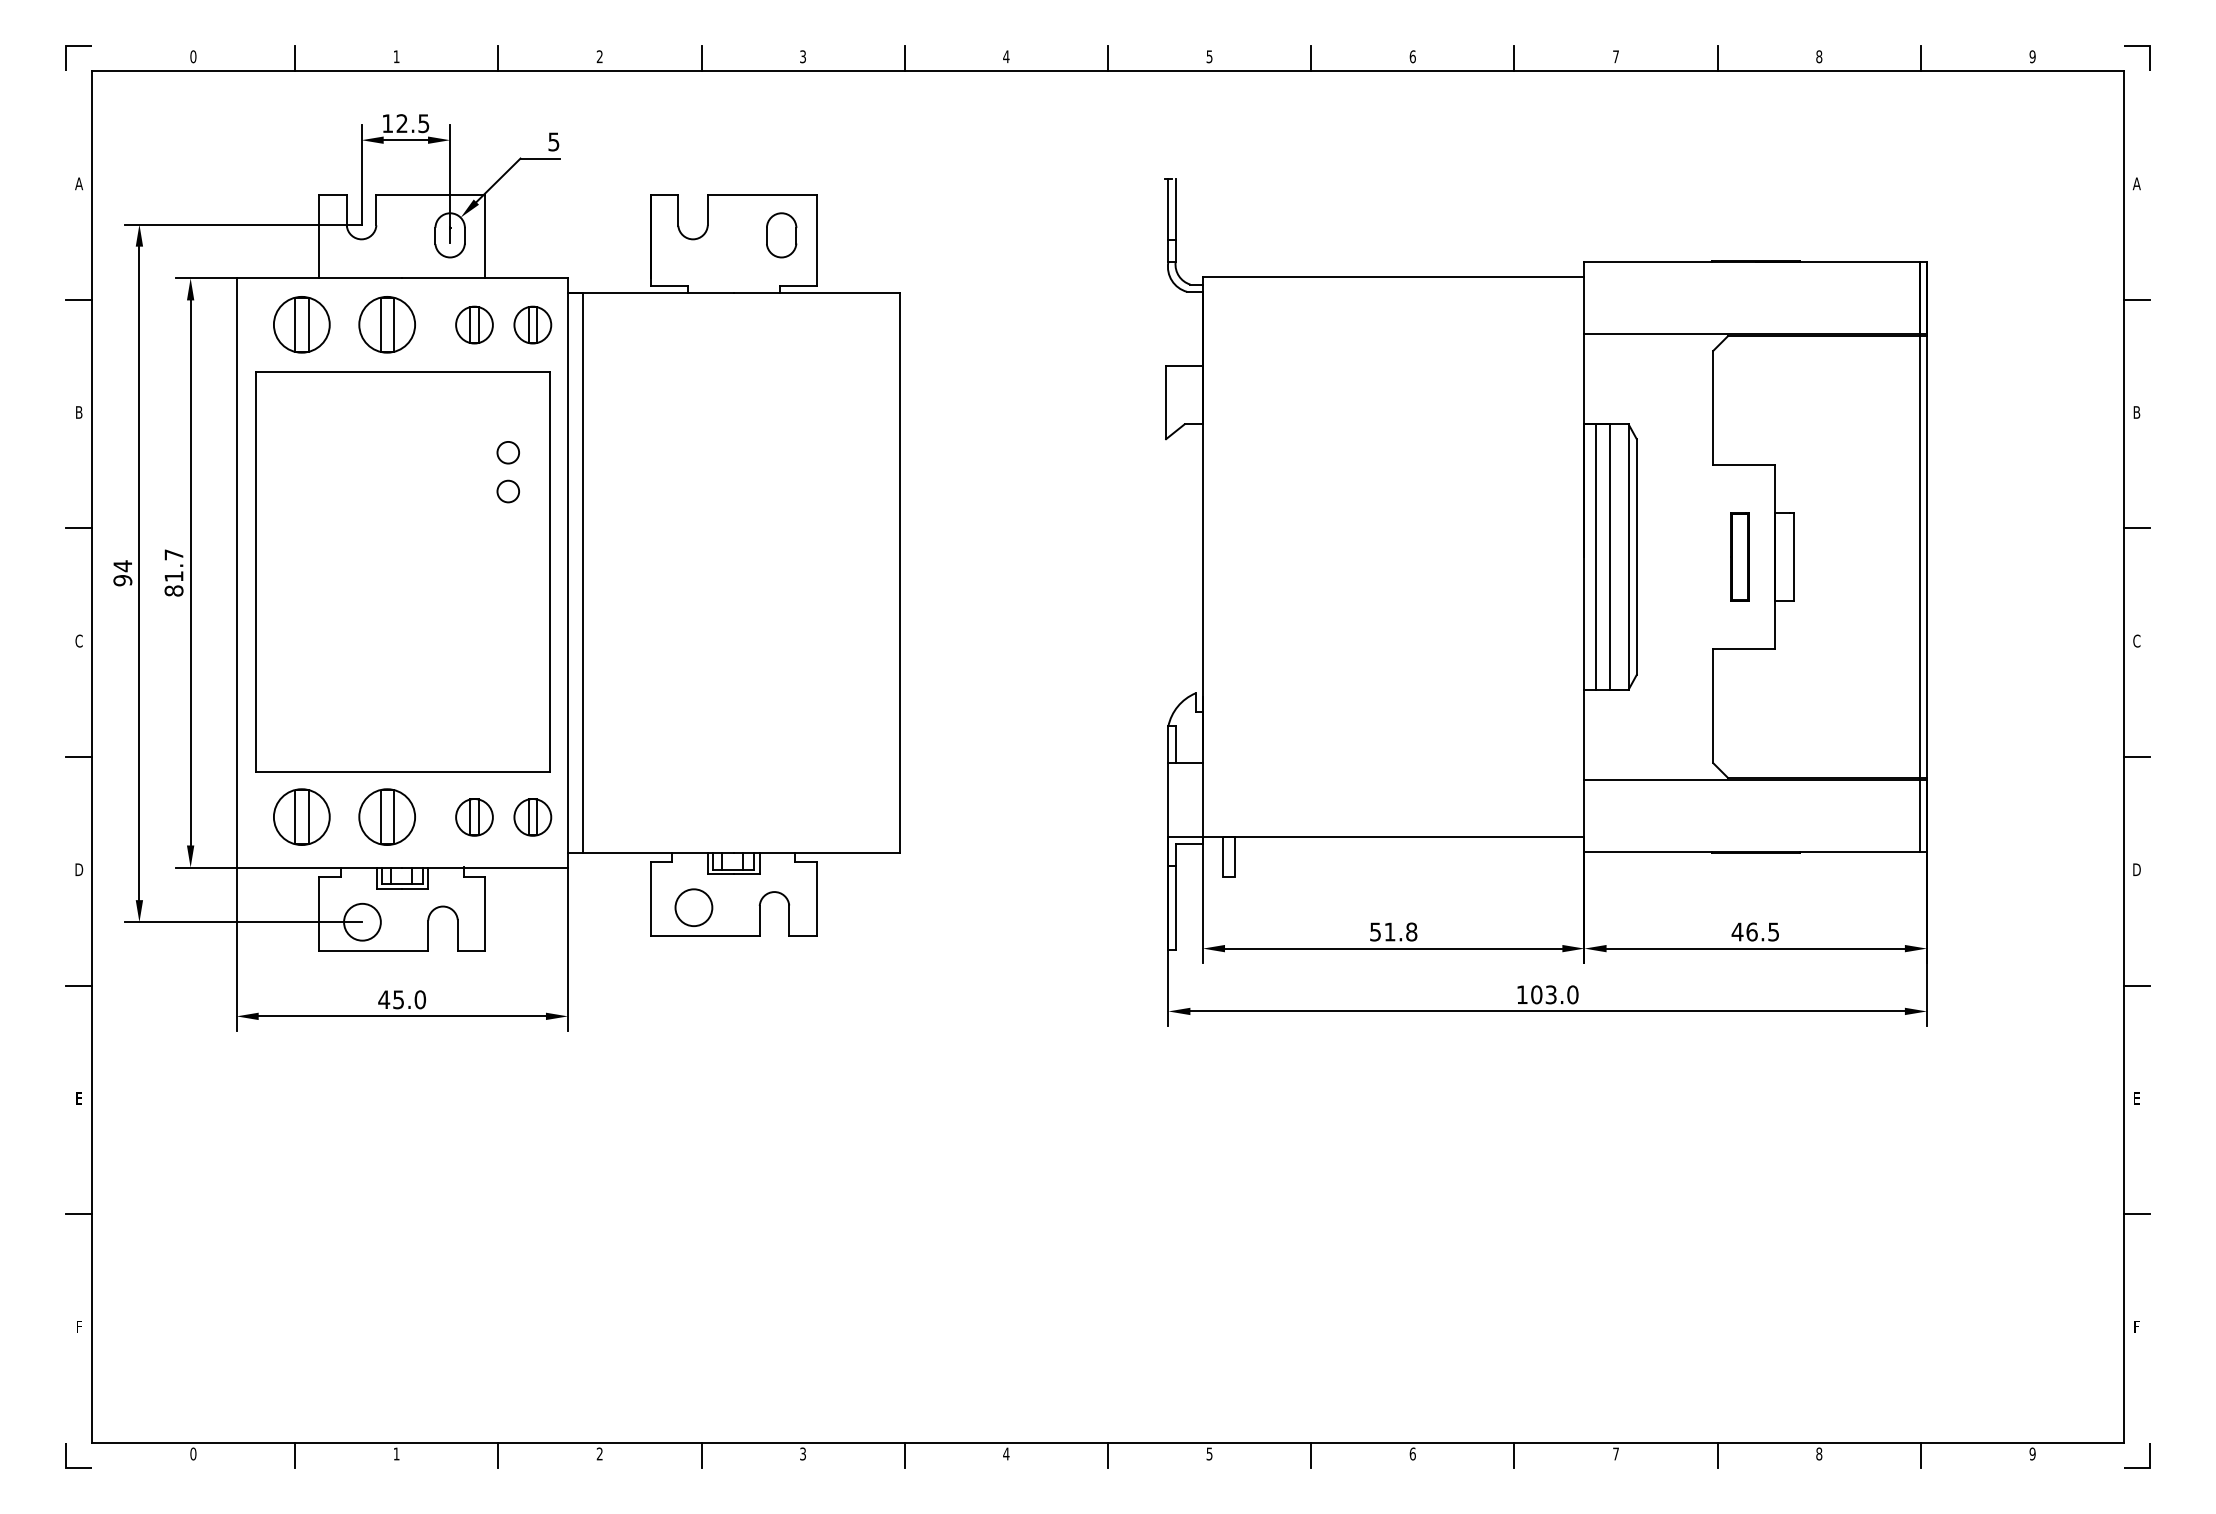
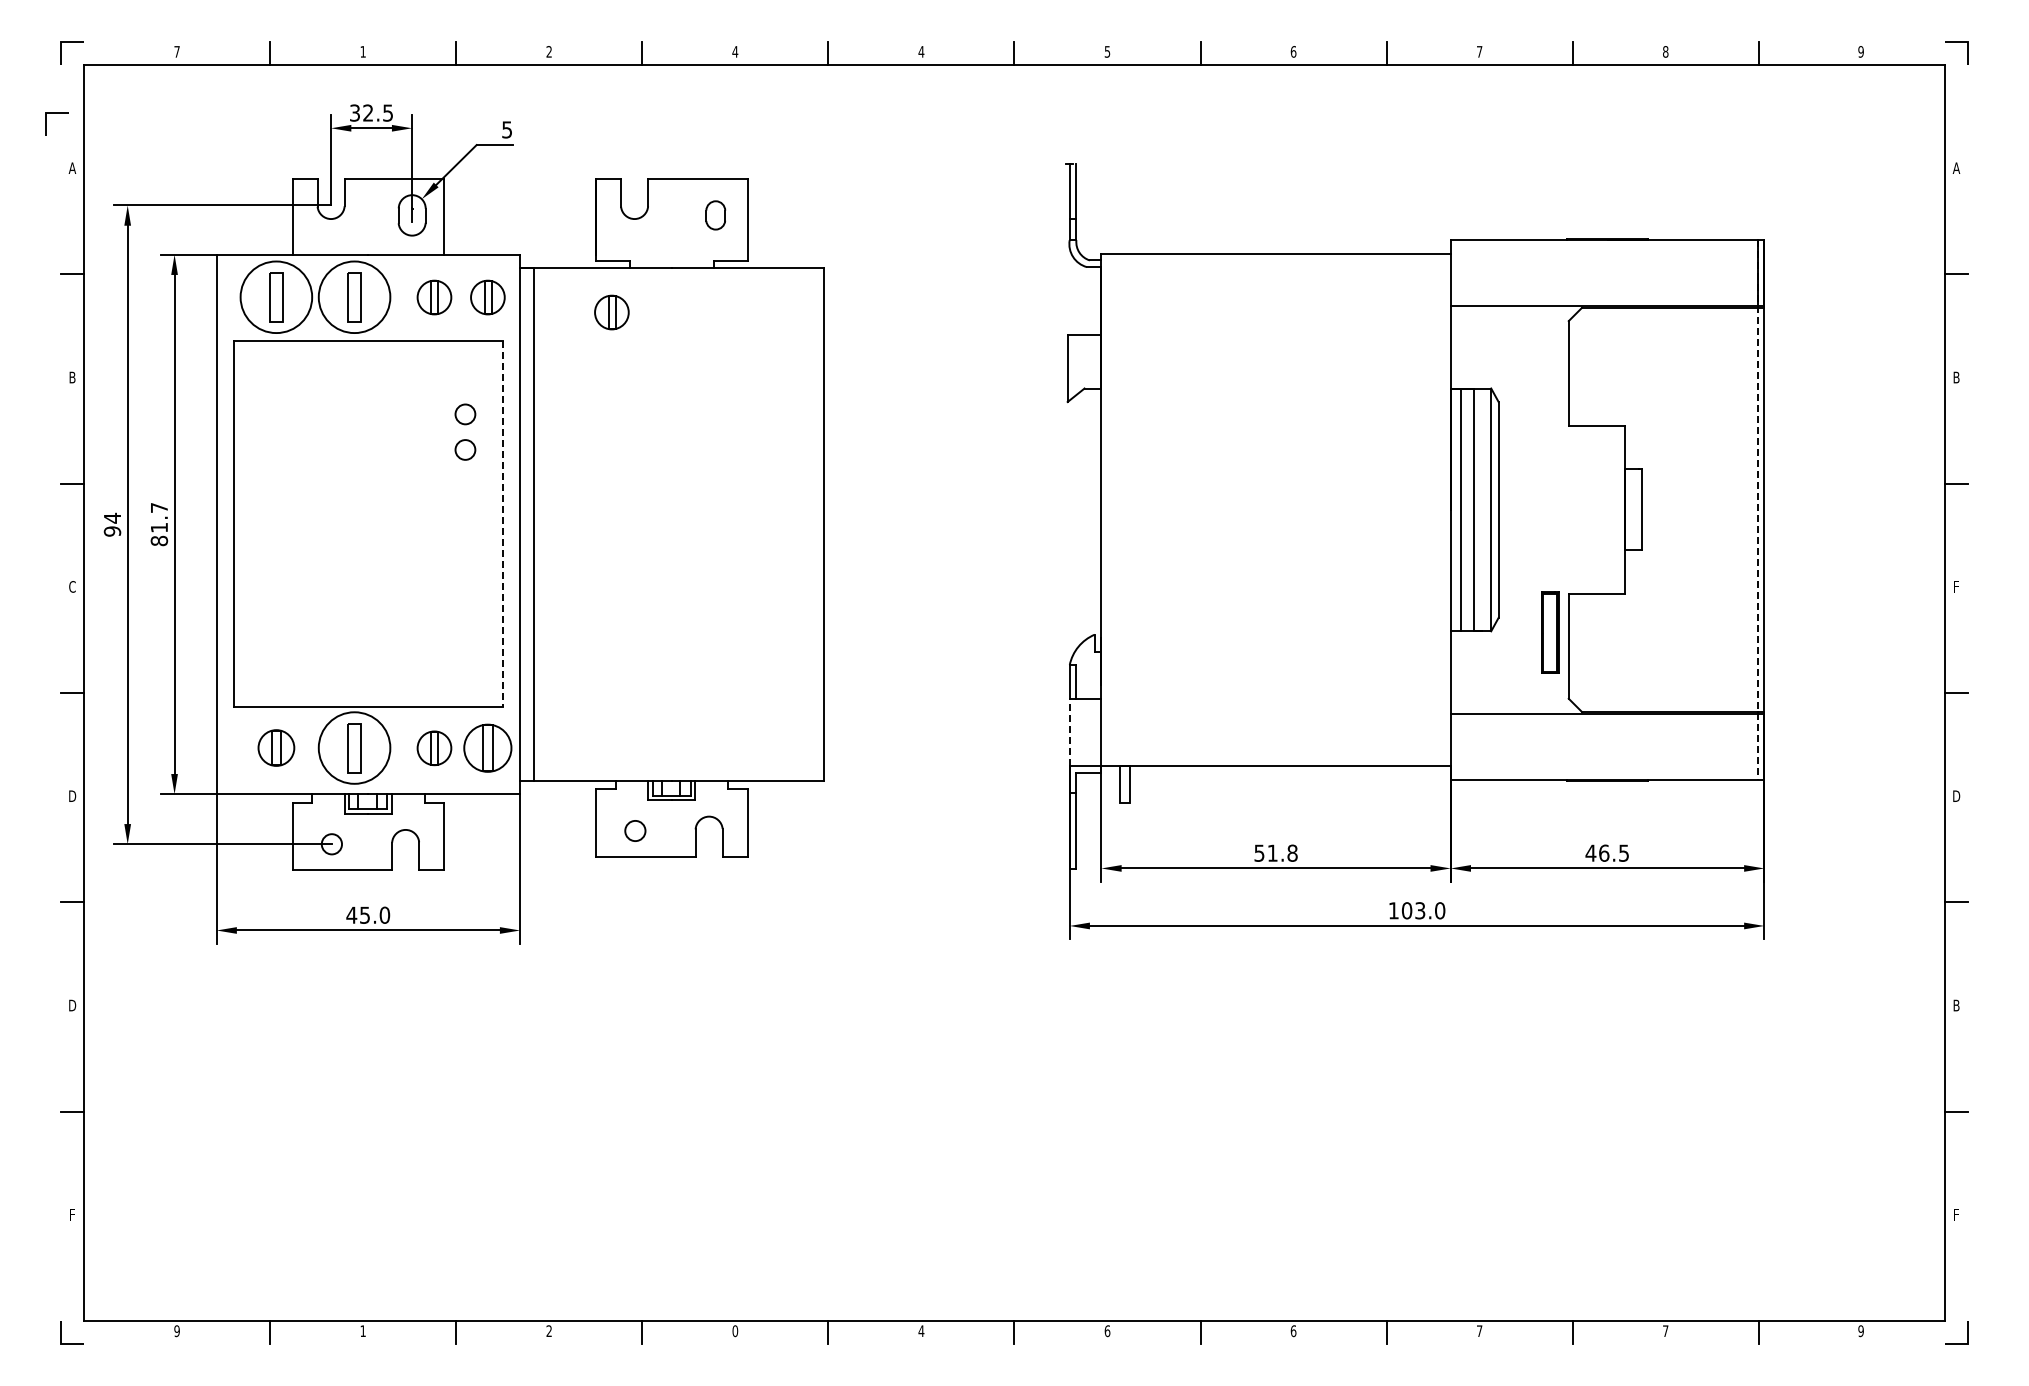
text: (192, 56) -> (176, 51), 0 -> 7
text: (803, 56) -> (735, 51), 3 -> 4
text: (387, 122) -> (354, 112), 12.5 -> 32.5
line: (61, 124) -> (56, 113), added
part: (781, 235) -> (715, 215), size x0.7
circle: (300, 323) -> (275, 296), size x1.4
circle: (387, 323) -> (354, 296), size x1.4
part: (667, 341) -> (611, 312), added
part: (1740, 556) -> (1550, 632), moved
line: (1919, 556) -> (1757, 509), solid -> dashed
line: (549, 572) -> (503, 524), solid -> dashed
text: (2136, 640) -> (1956, 586), C -> F
line: (1168, 800) -> (1069, 732), solid -> dashed
part: (301, 816) -> (276, 747), size x0.7
circle: (387, 816) -> (354, 747), size x1.4
part: (532, 817) -> (487, 748), size x1.4
circle: (694, 907) -> (635, 830), size x0.6
circle: (362, 922) -> (331, 844), size x0.6
text: (79, 1098) -> (72, 1005), E -> D
text: (2136, 1098) -> (1956, 1005), E -> B
text: (192, 1454) -> (176, 1331), 0 -> 9
text: (803, 1454) -> (735, 1331), 3 -> 0
text: (1209, 1454) -> (1107, 1331), 5 -> 6
text: (1819, 1454) -> (1665, 1331), 8 -> 7

